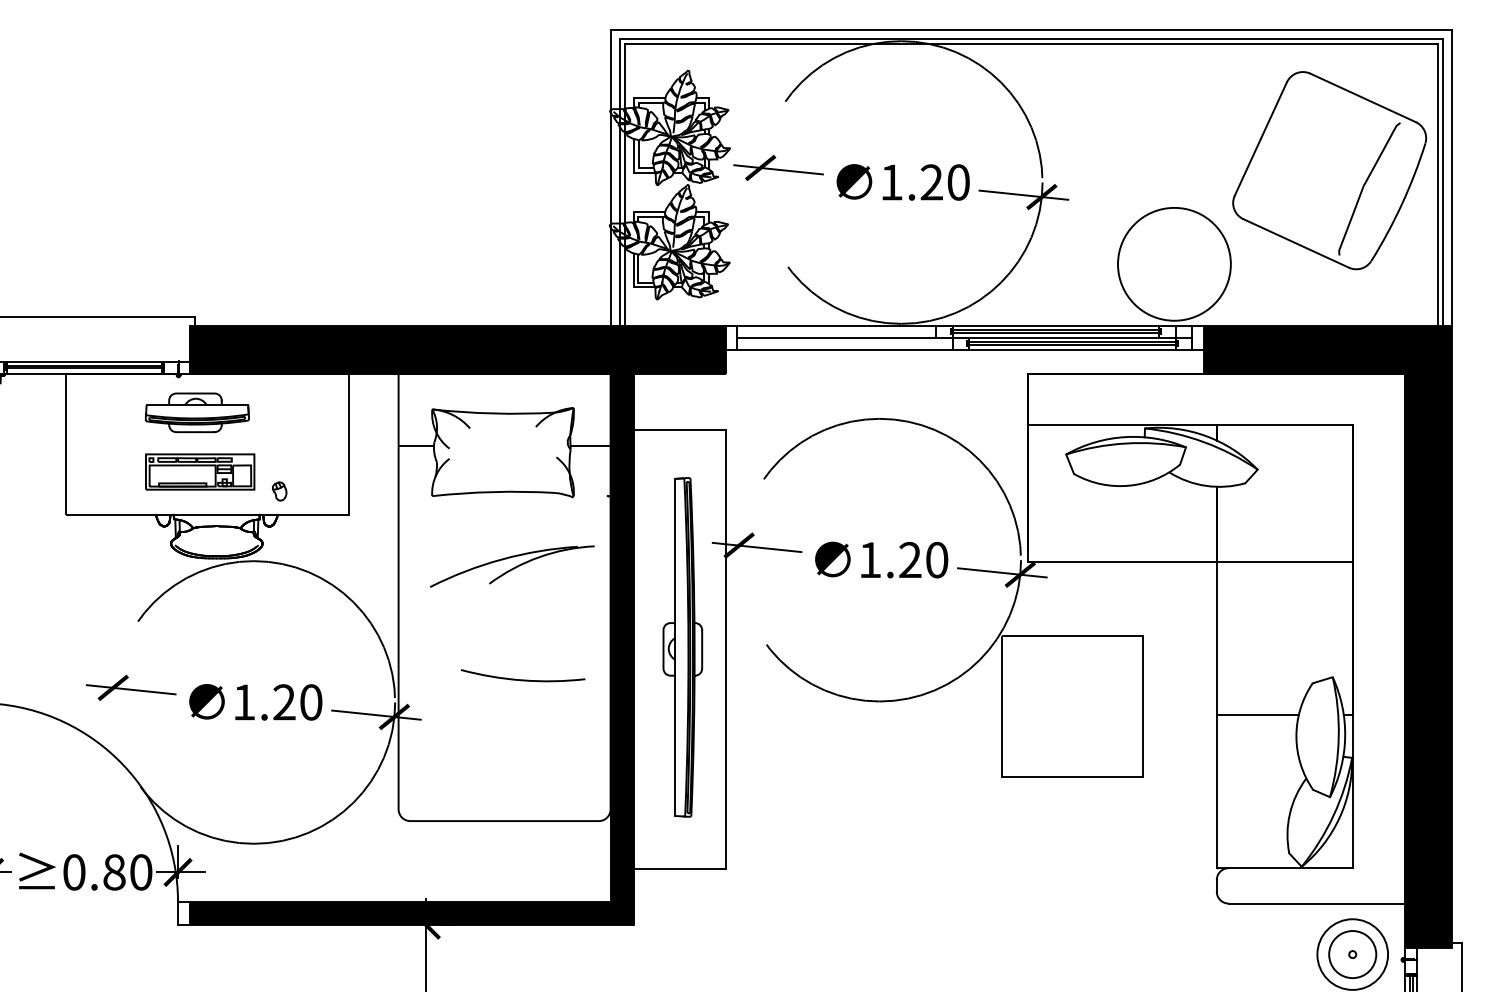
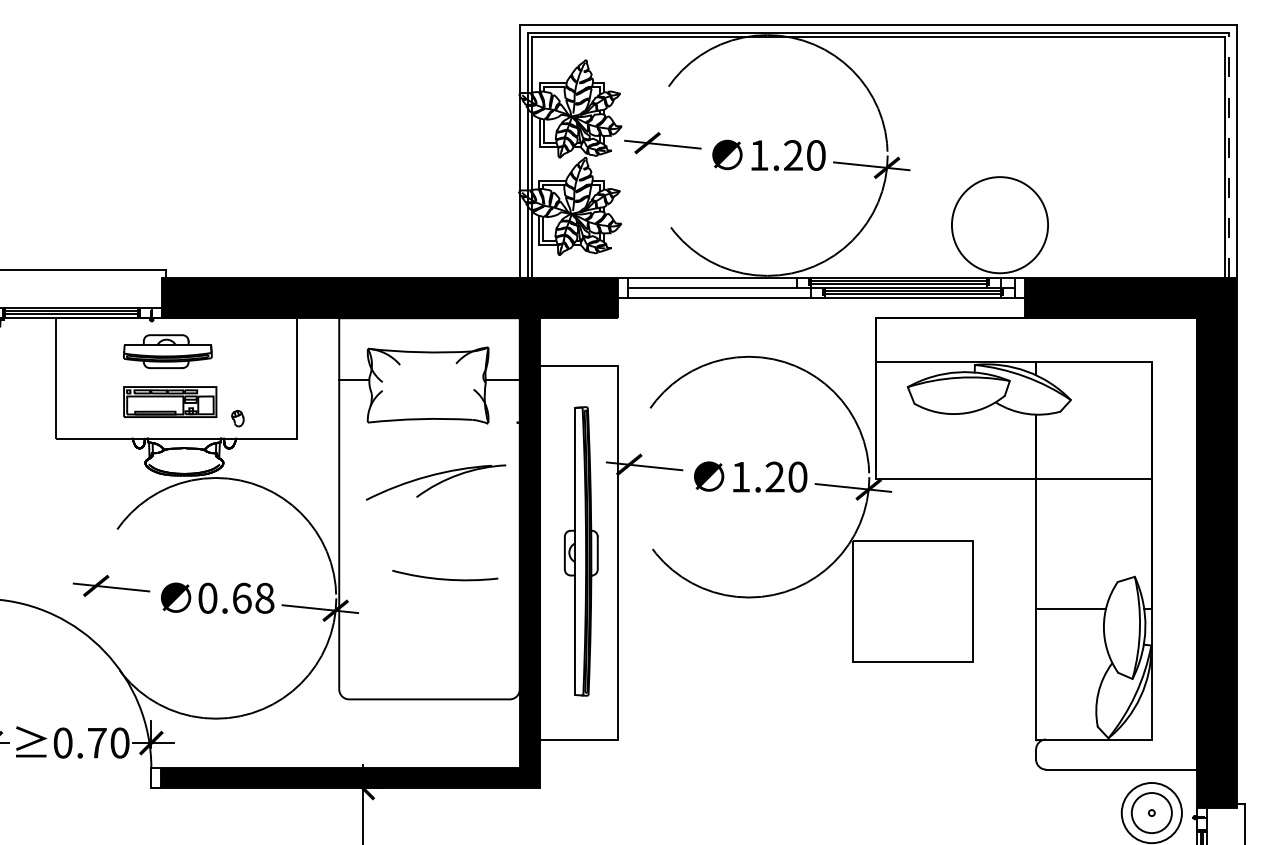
part: (1329, 170) -> (1132, 145), removed
line: (1442, 182) -> (1228, 155), solid -> dashed
text: (277, 702) -> (236, 598), 1.20 -> 0.68
text: (114, 872) -> (97, 743), 0.80 -> 0.70

